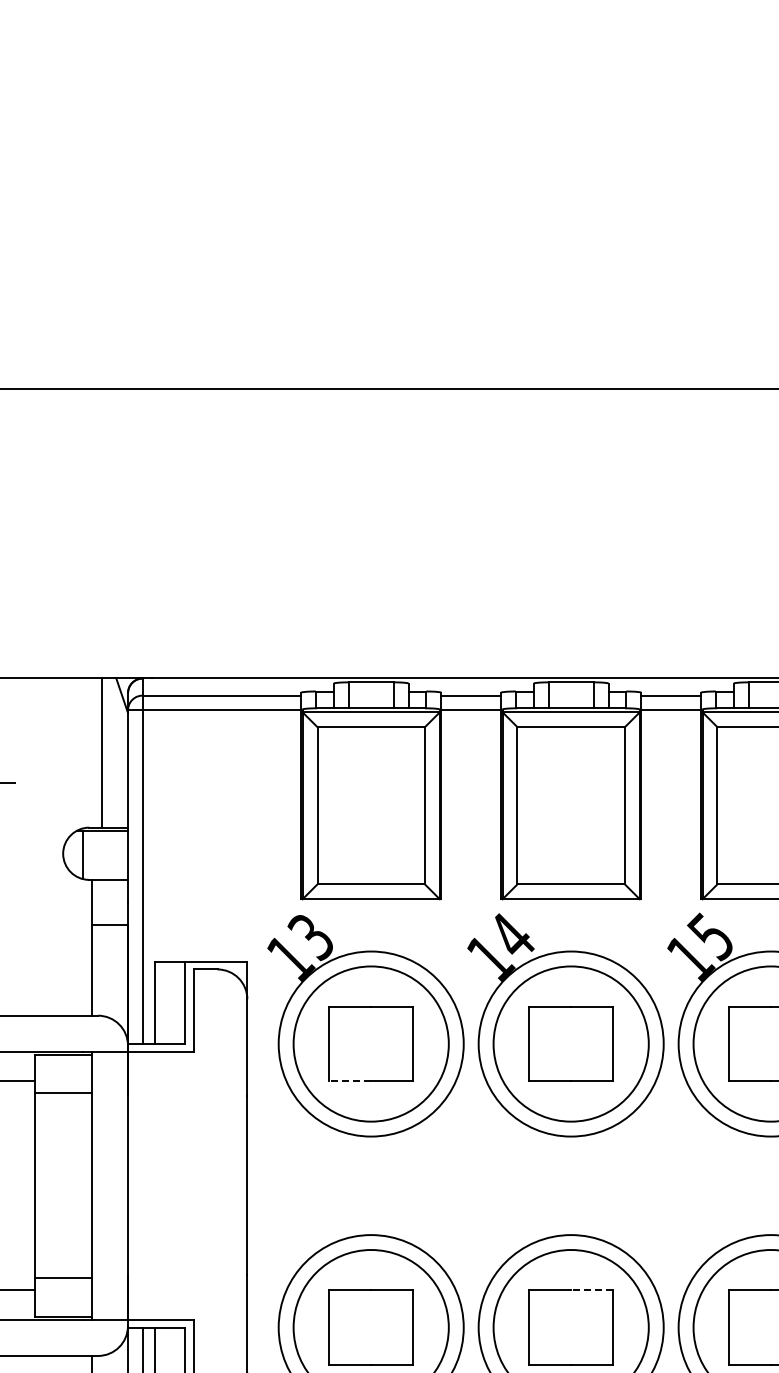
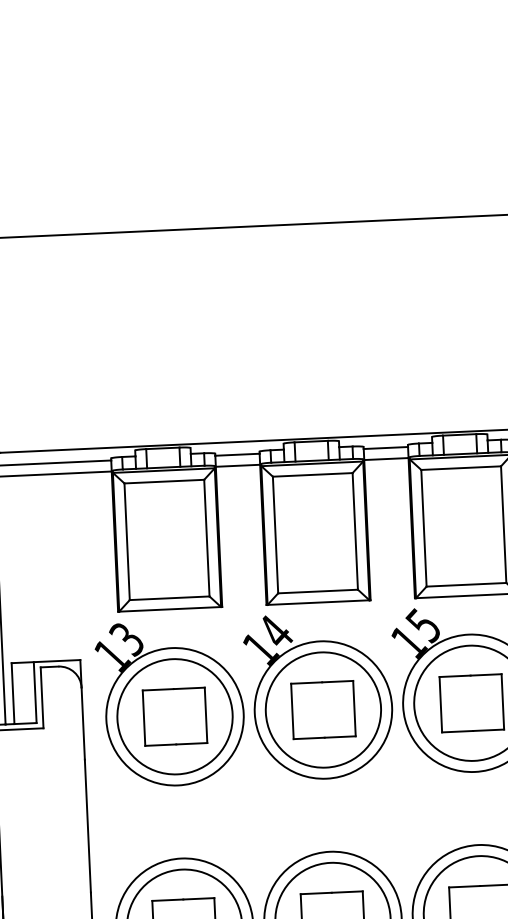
line: (350, 1081) -> (160, 745), dashed -> solid
line: (592, 1290) -> (347, 892), dashed -> solid

